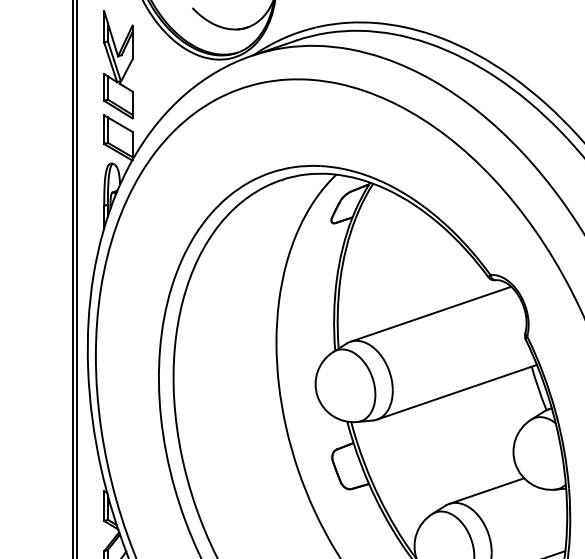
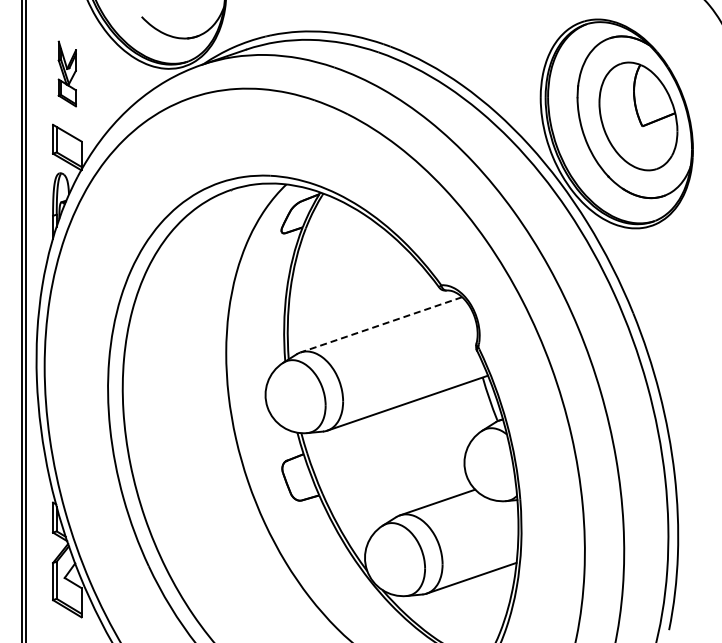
part: (118, 64) -> (67, 73), size x0.6
line: (429, 314) -> (380, 325), solid -> dashed

